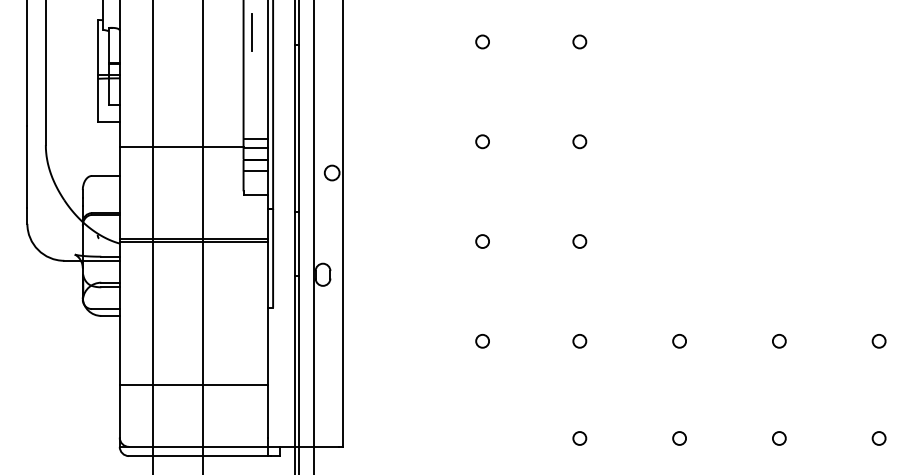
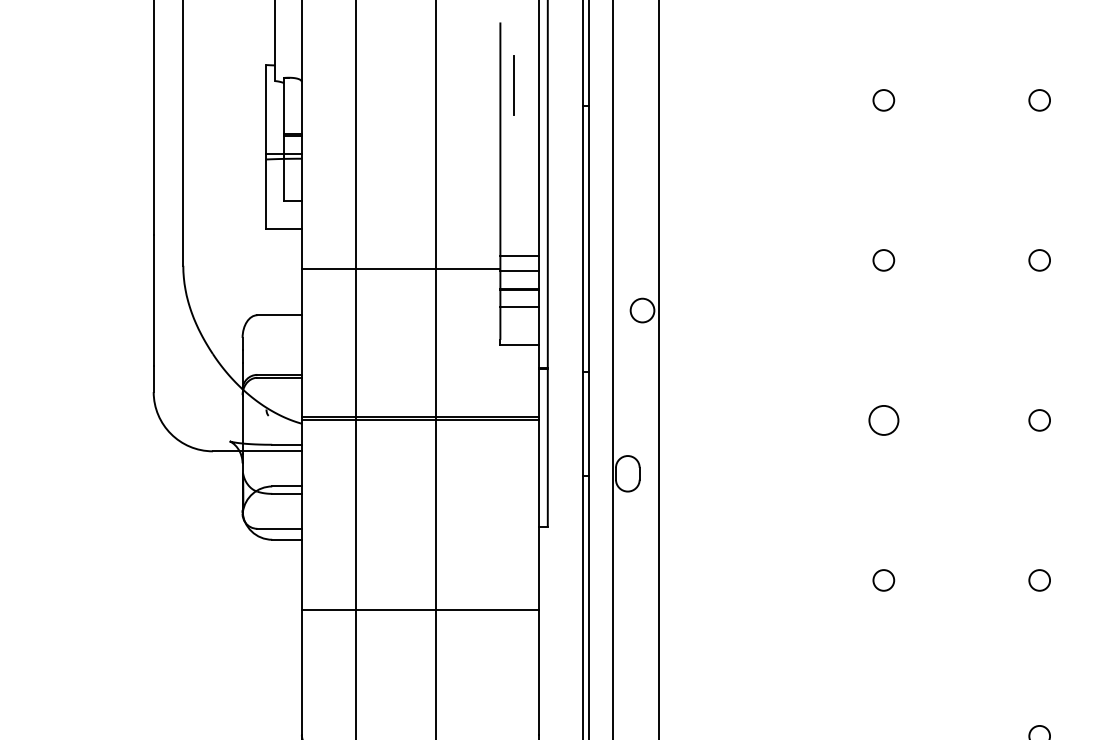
circle: (482, 241) -> (883, 420), size x1.4
line: (193, 384) -> (420, 609), moved

